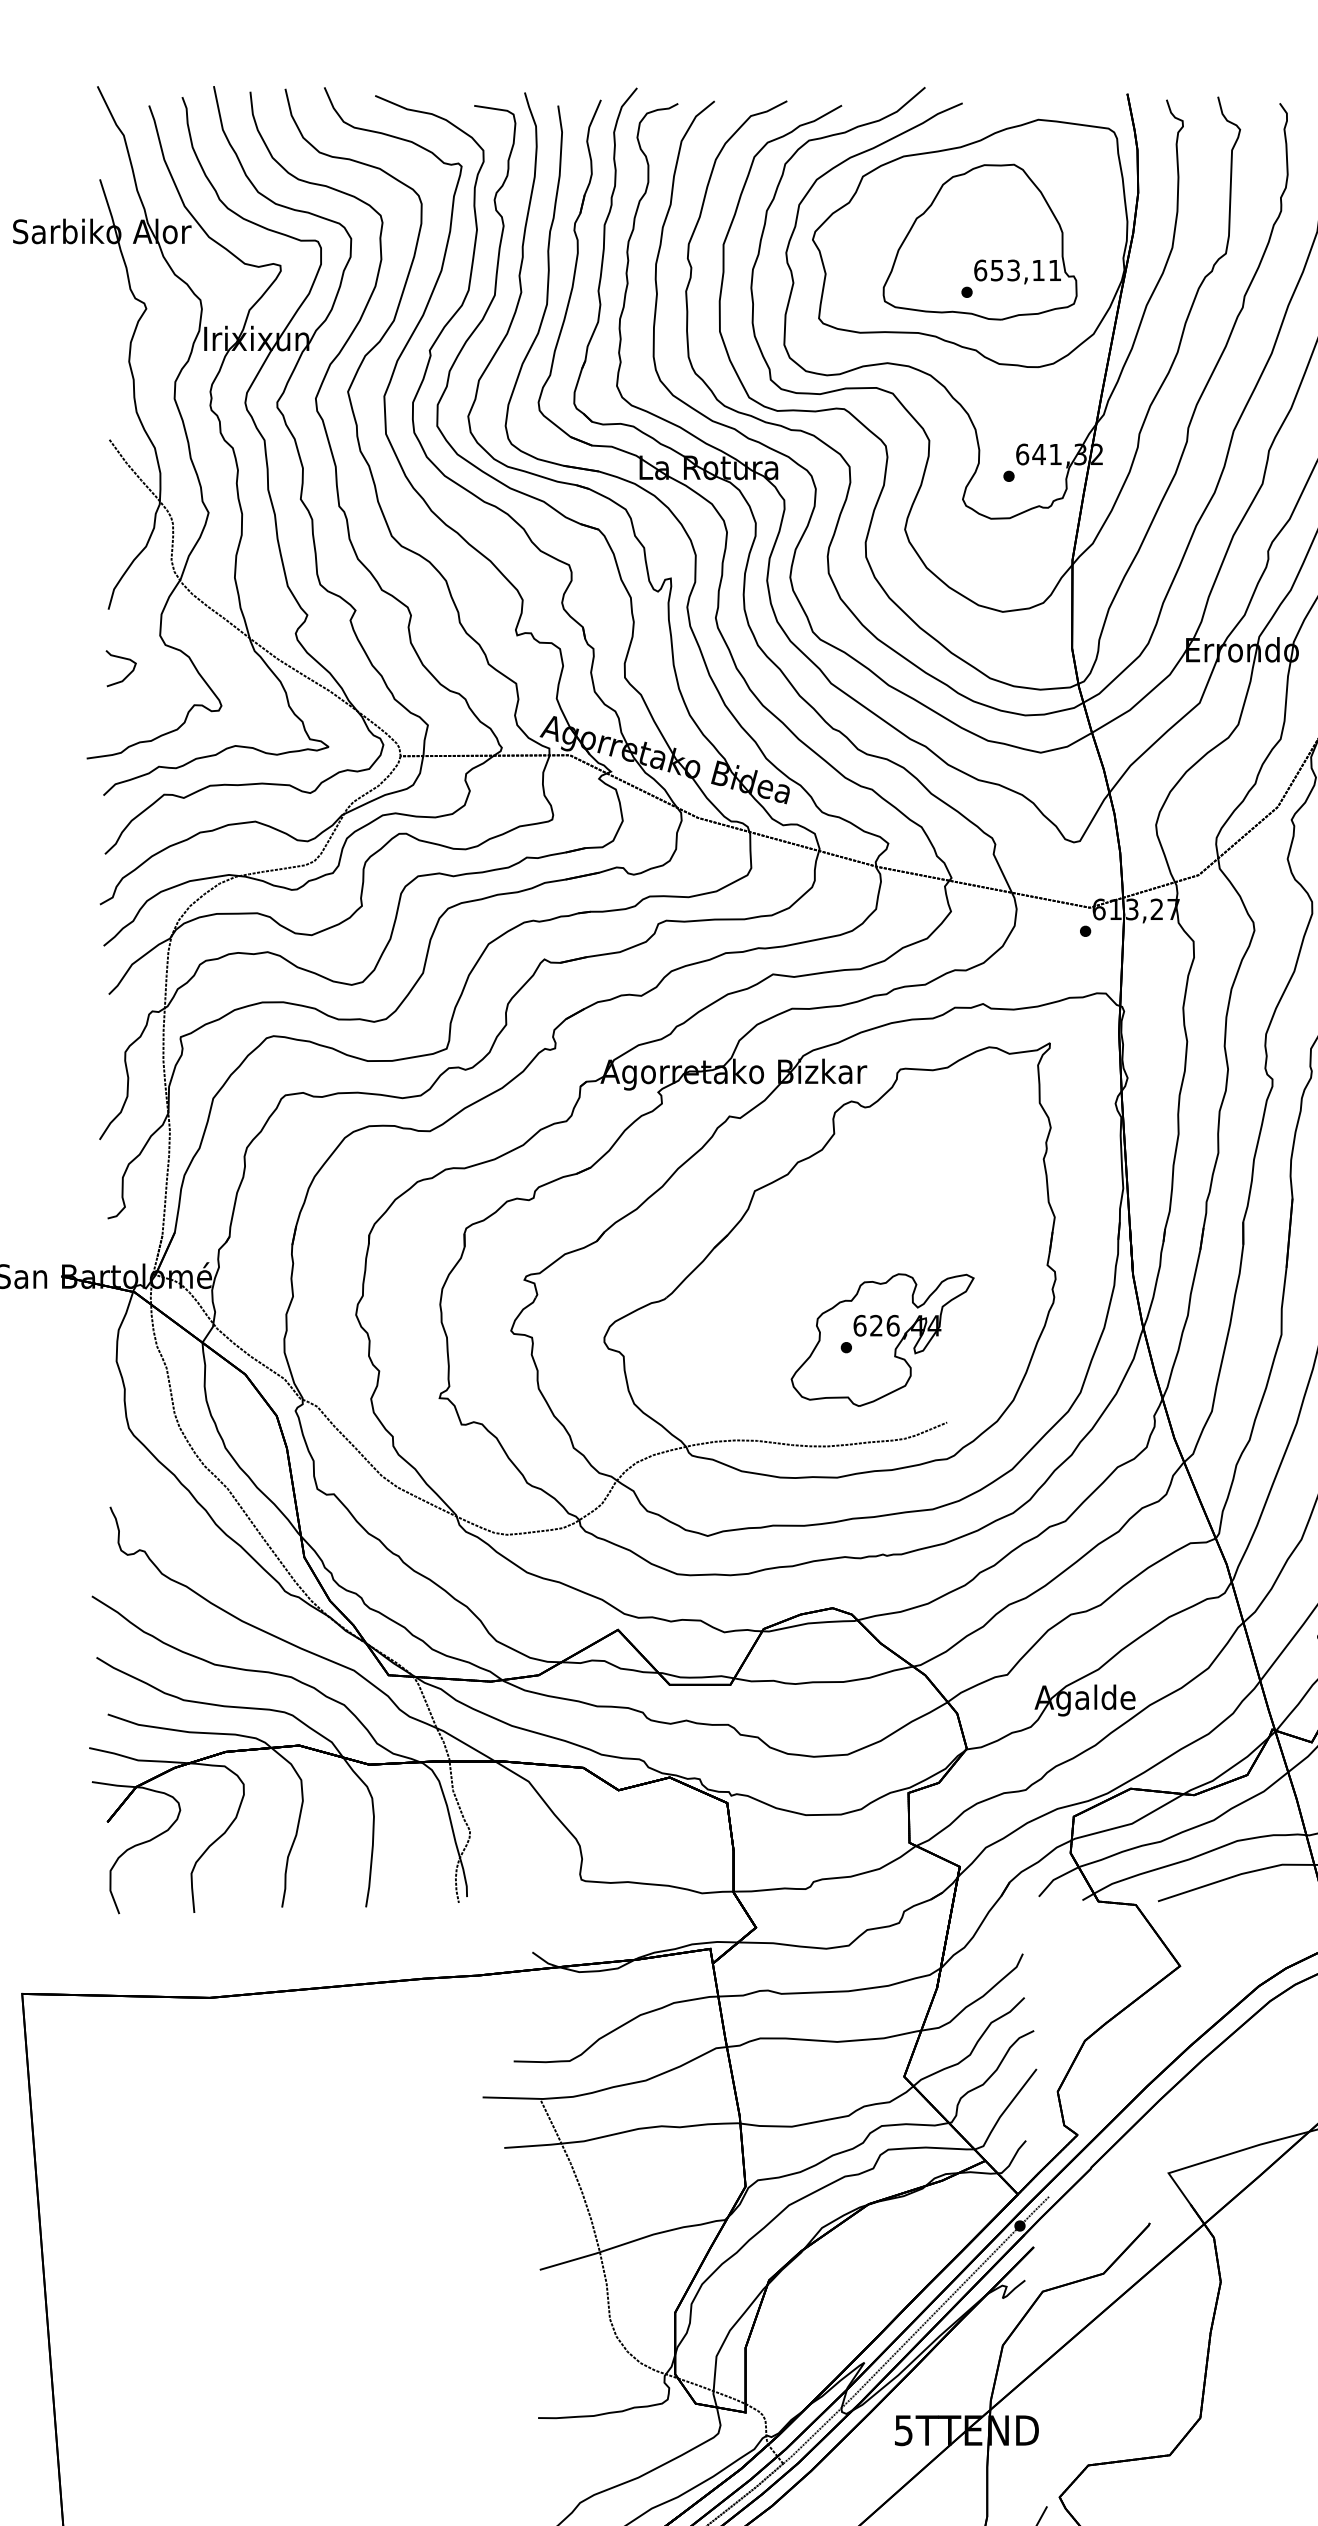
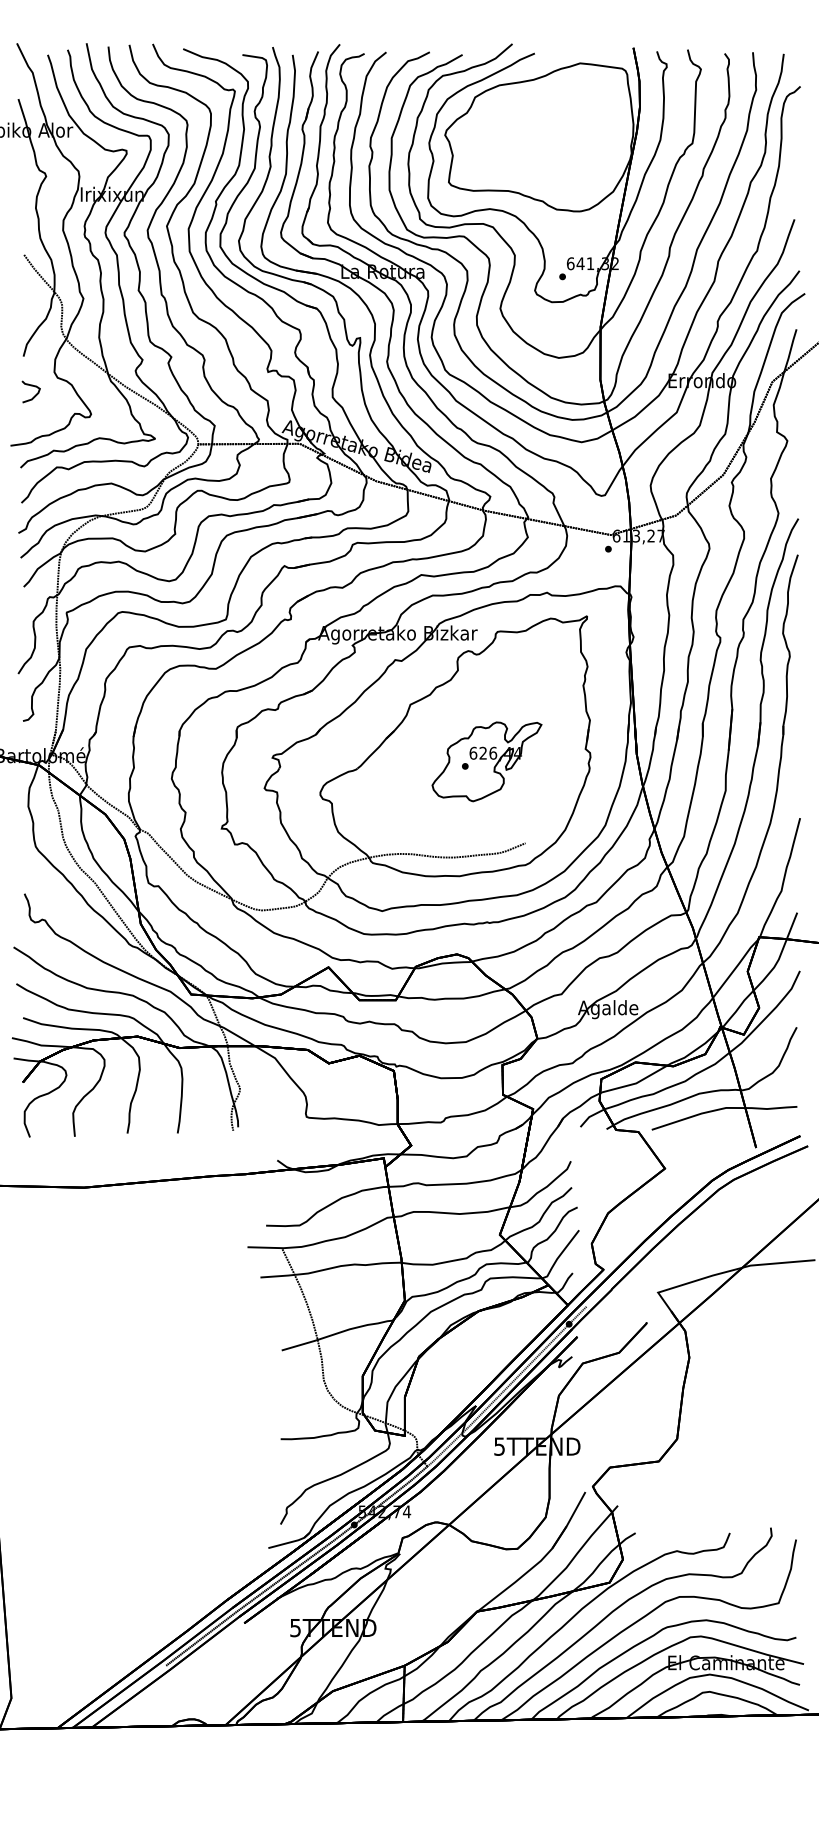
part: (978, 241) -> (544, 136), removed
part: (881, 1339) -> (486, 761), moved

